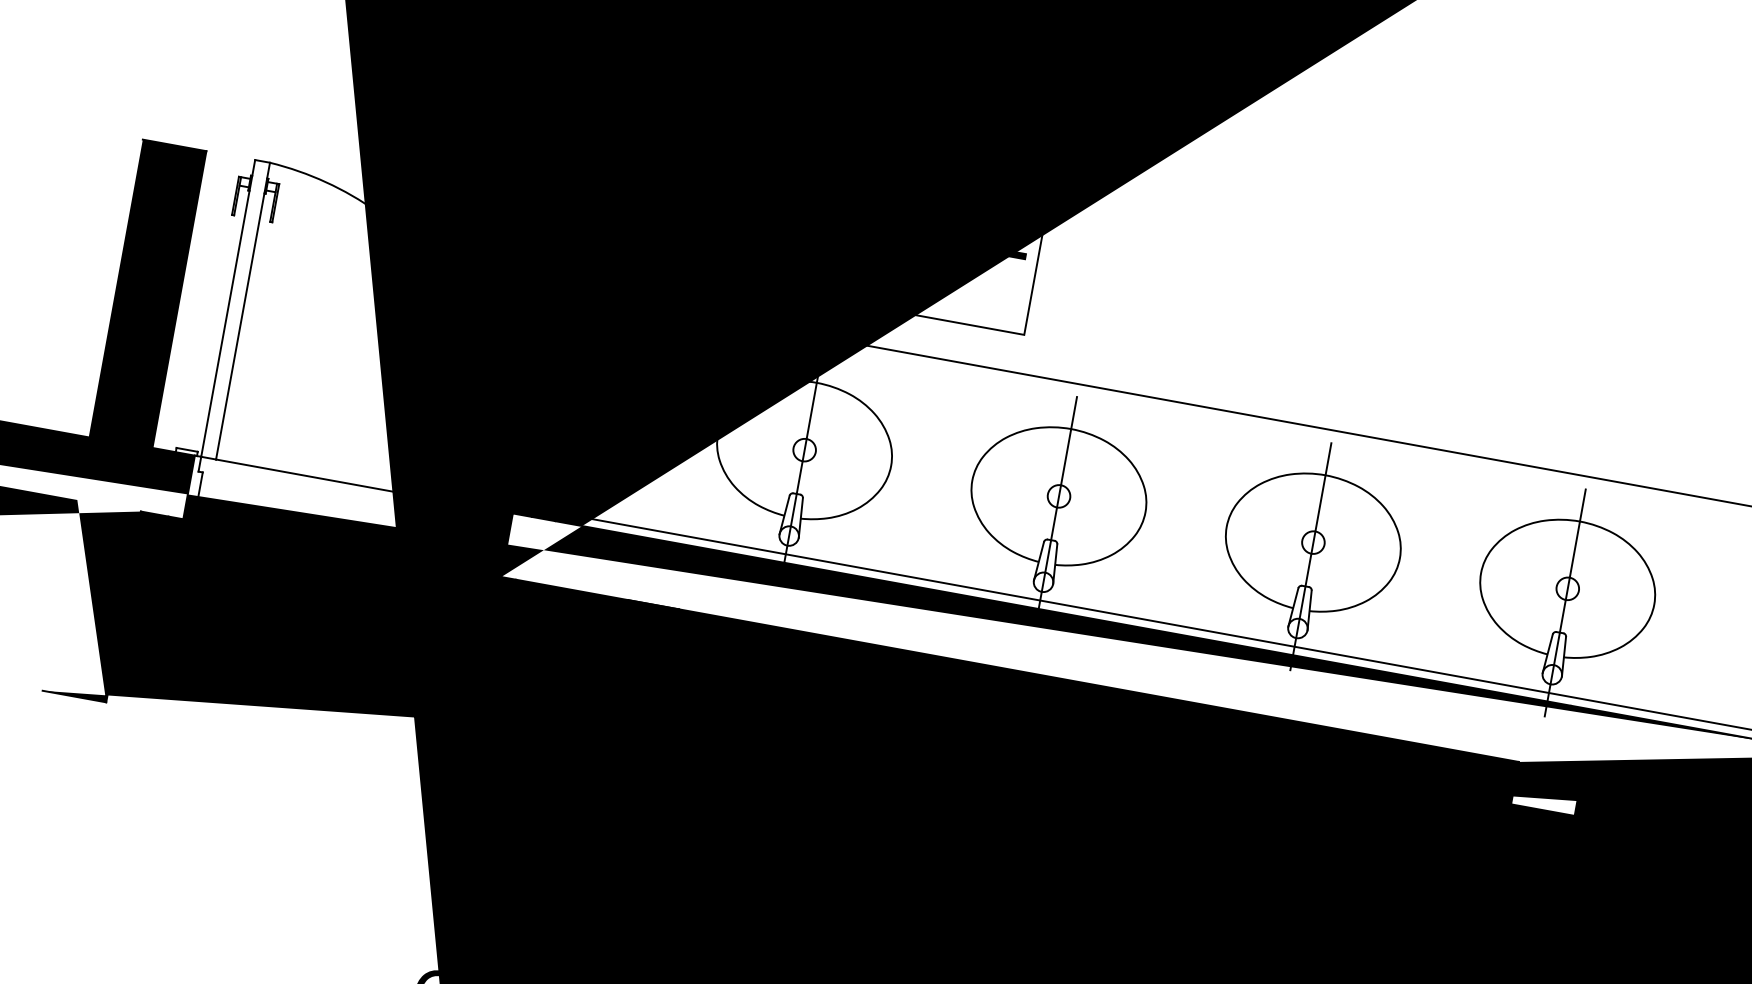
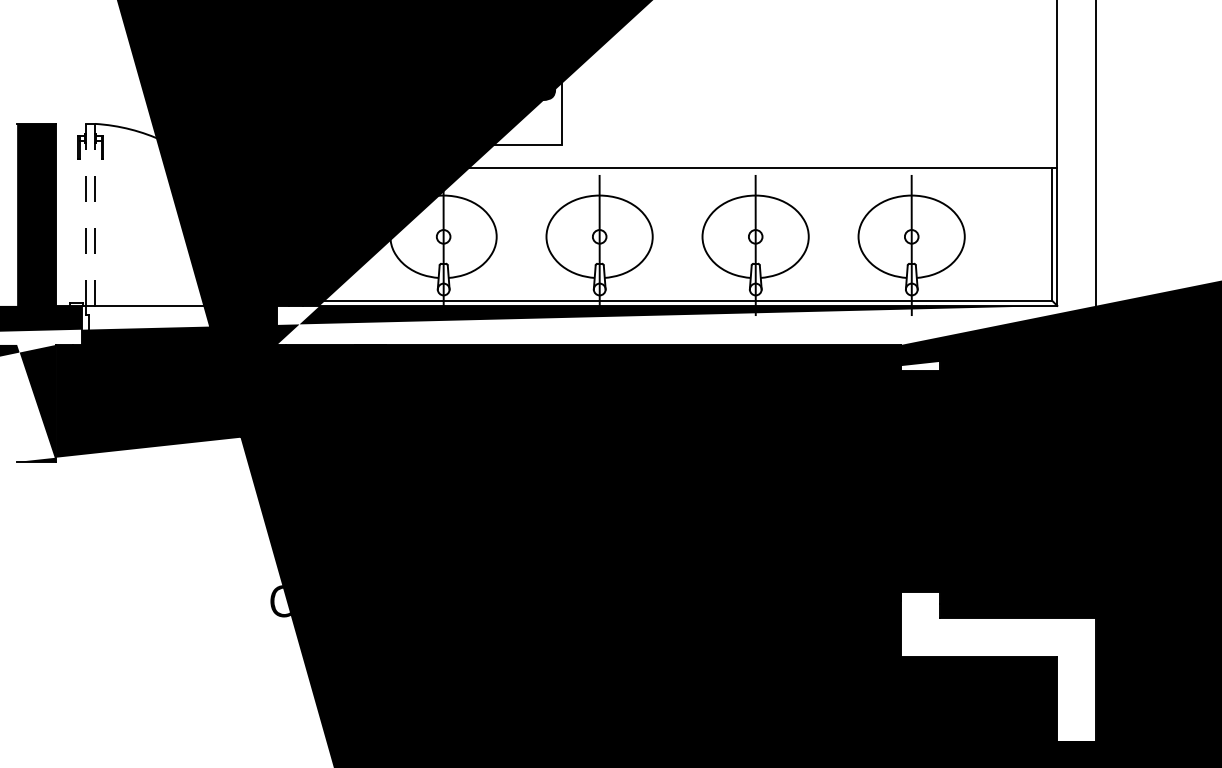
text: (1019, 249) -> (549, 94), LX2 -> LX8
line: (228, 309) -> (86, 215), solid -> dashed
line: (243, 312) -> (95, 215), solid -> dashed

